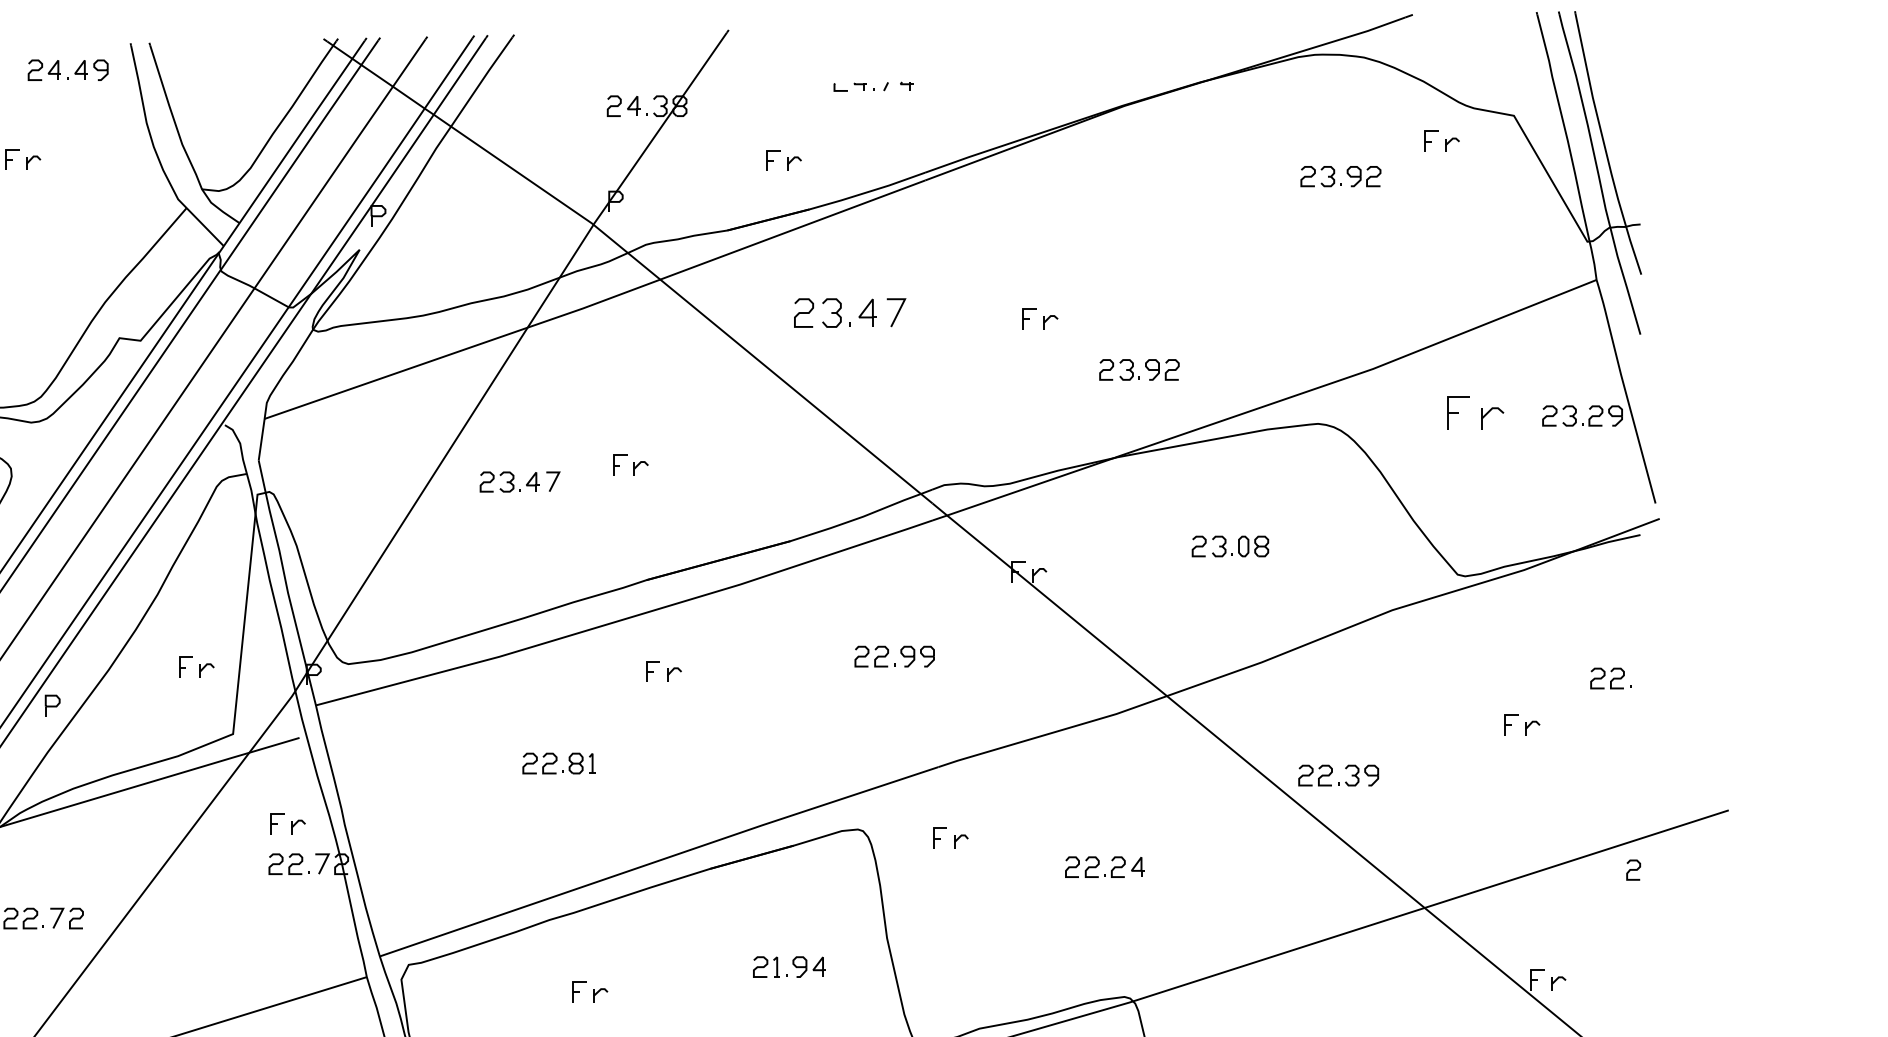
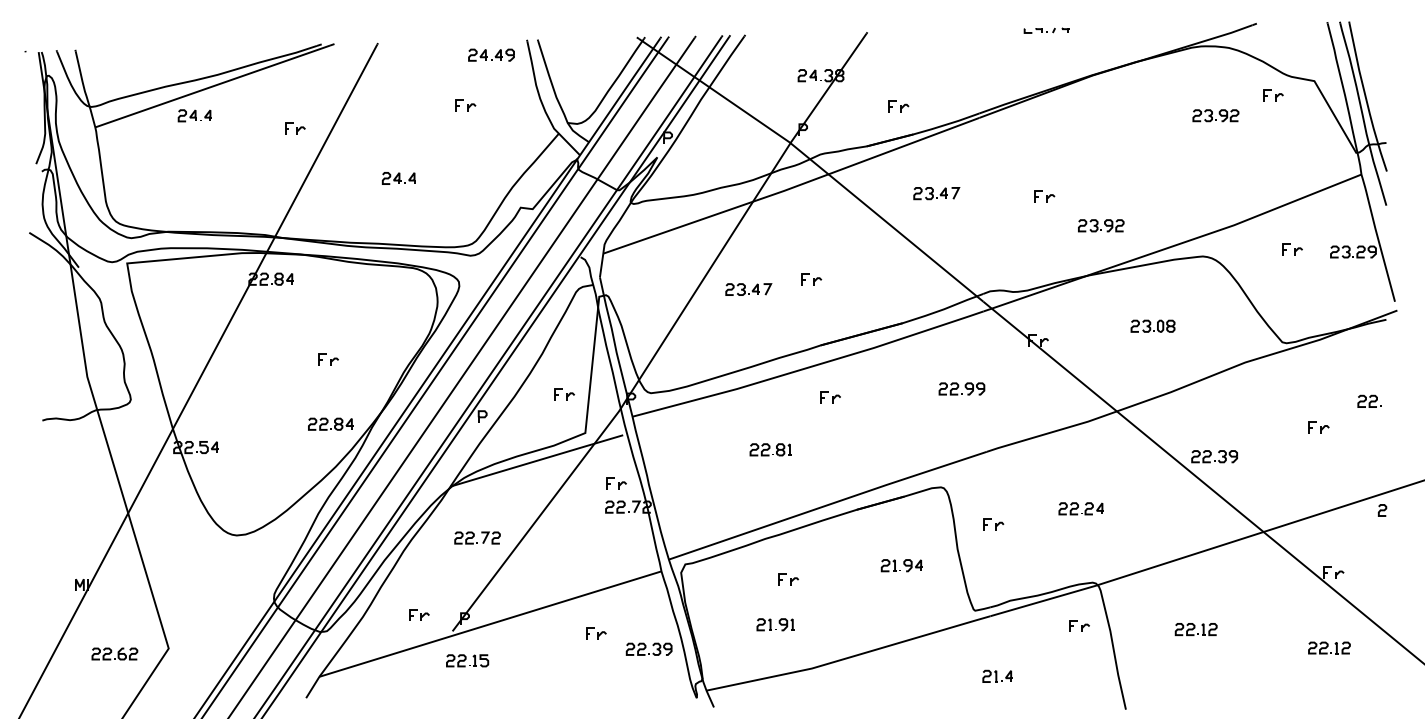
part: (872, 86) -> (1046, 30), moved
part: (850, 313) -> (936, 193), size x0.71
part: (1475, 411) -> (1292, 249), size x0.62
part: (950, 838) -> (993, 524), moved

